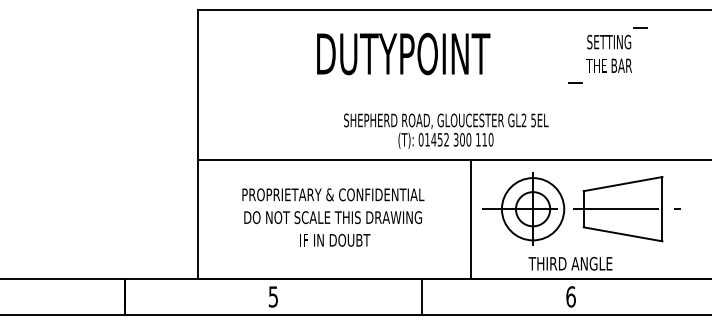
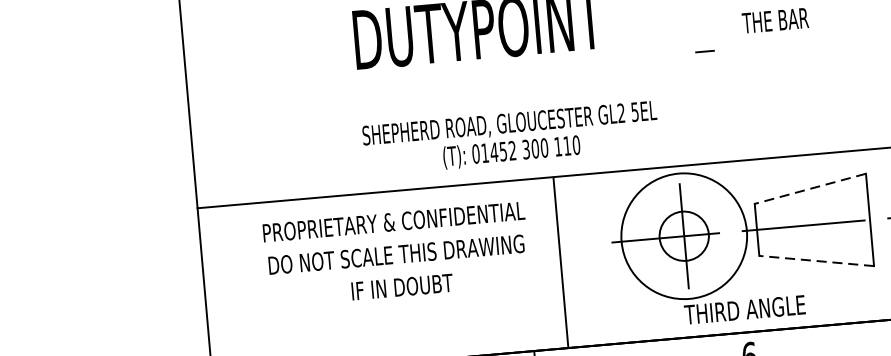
line: (575, 82) -> (704, 51), moved
text: (446, 130) -> (511, 137), moved
line: (623, 184) -> (811, 189), solid -> dashed
circle: (532, 209) -> (683, 236), size x1.4
text: (333, 217) -> (397, 254), moved
line: (471, 219) -> (561, 261), moved
line: (623, 234) -> (817, 261), solid -> dashed

